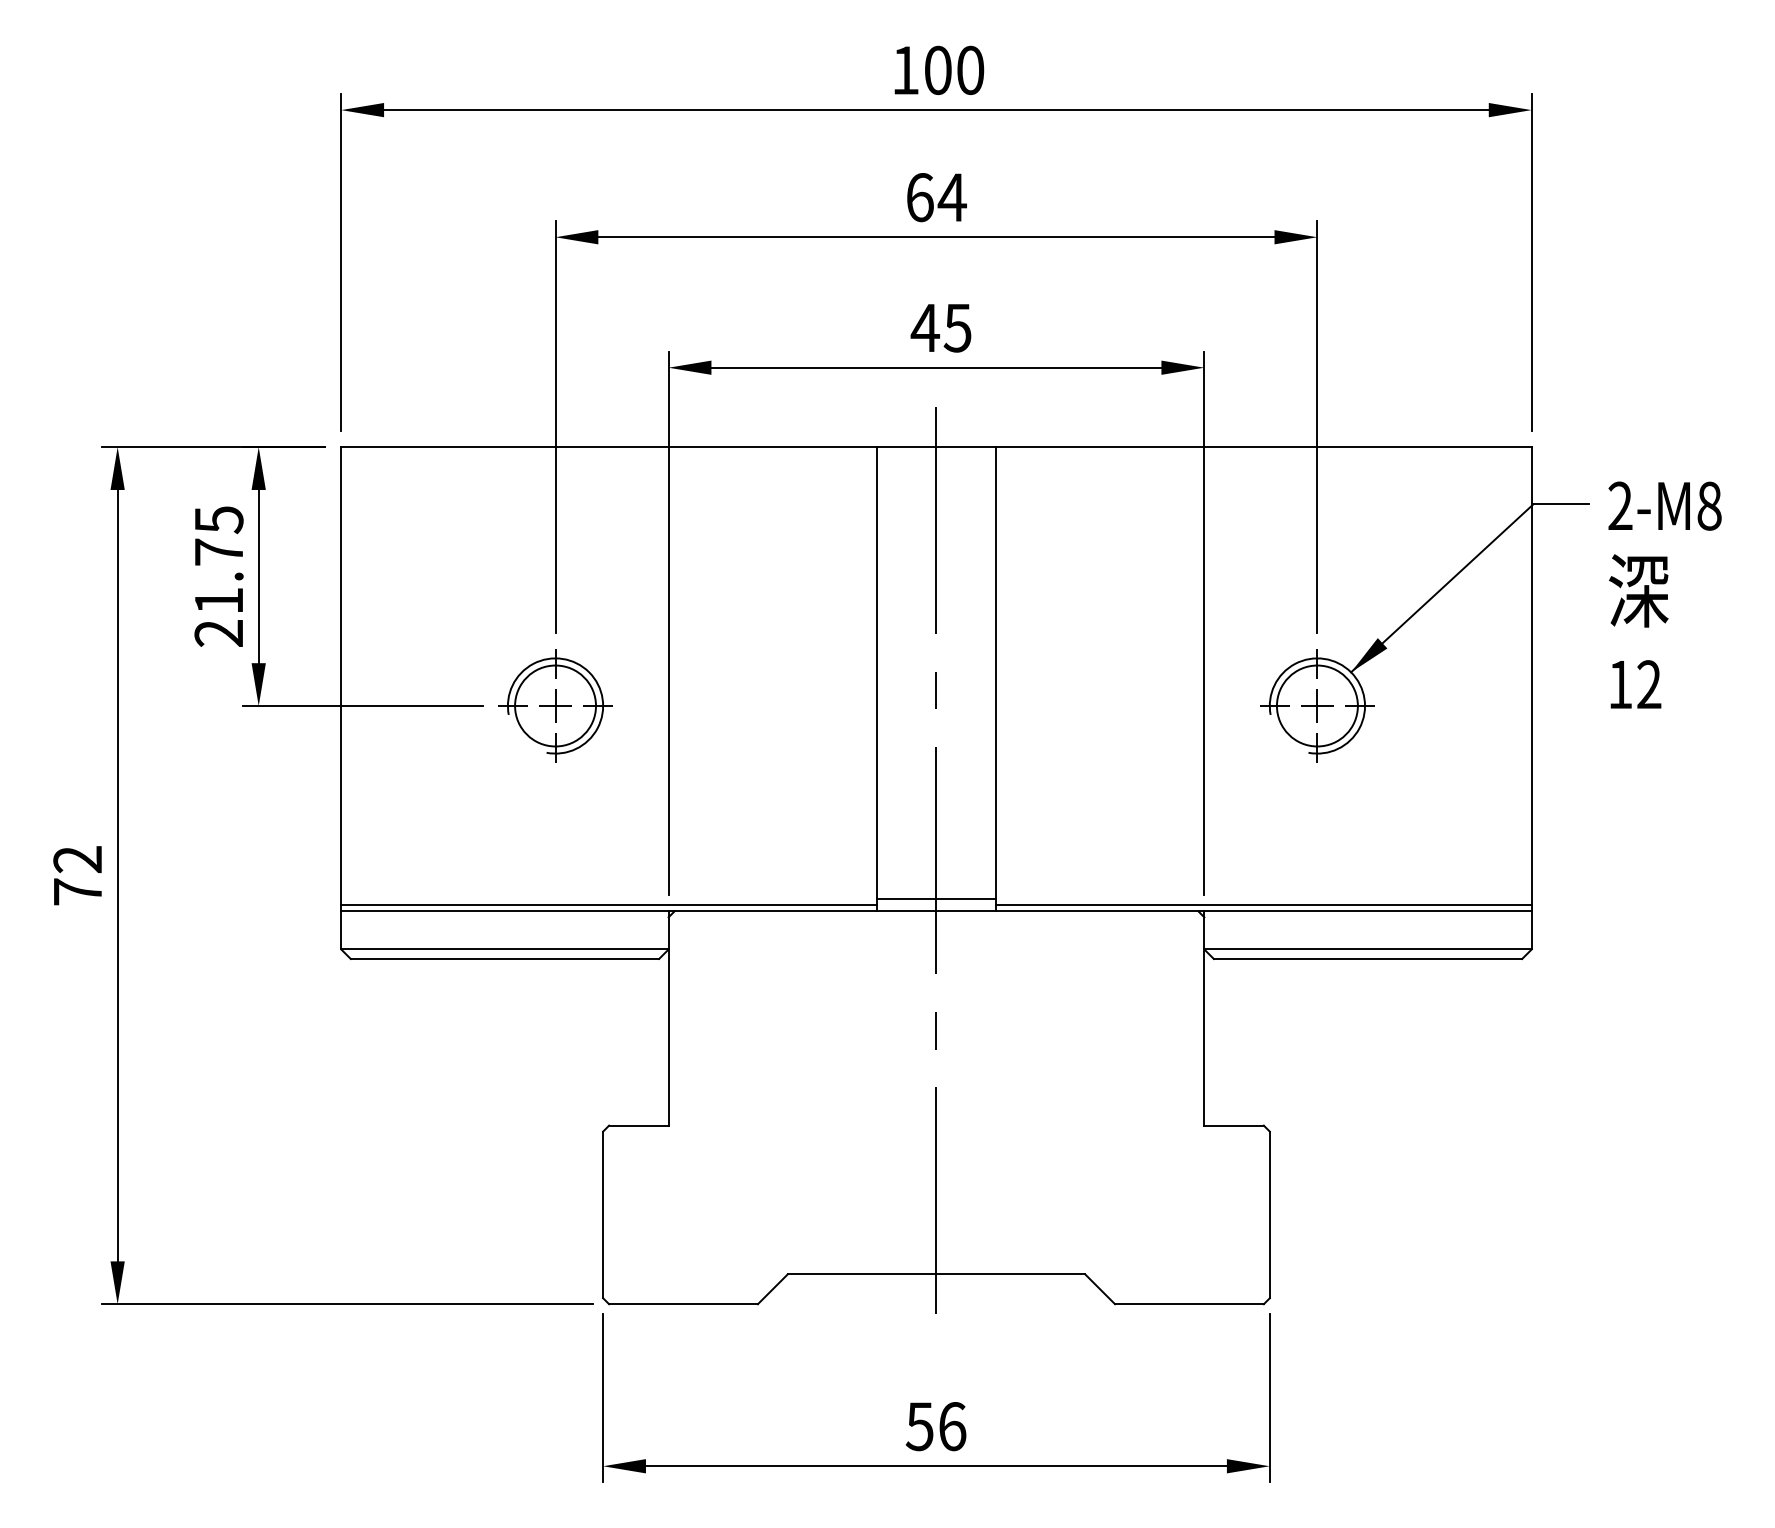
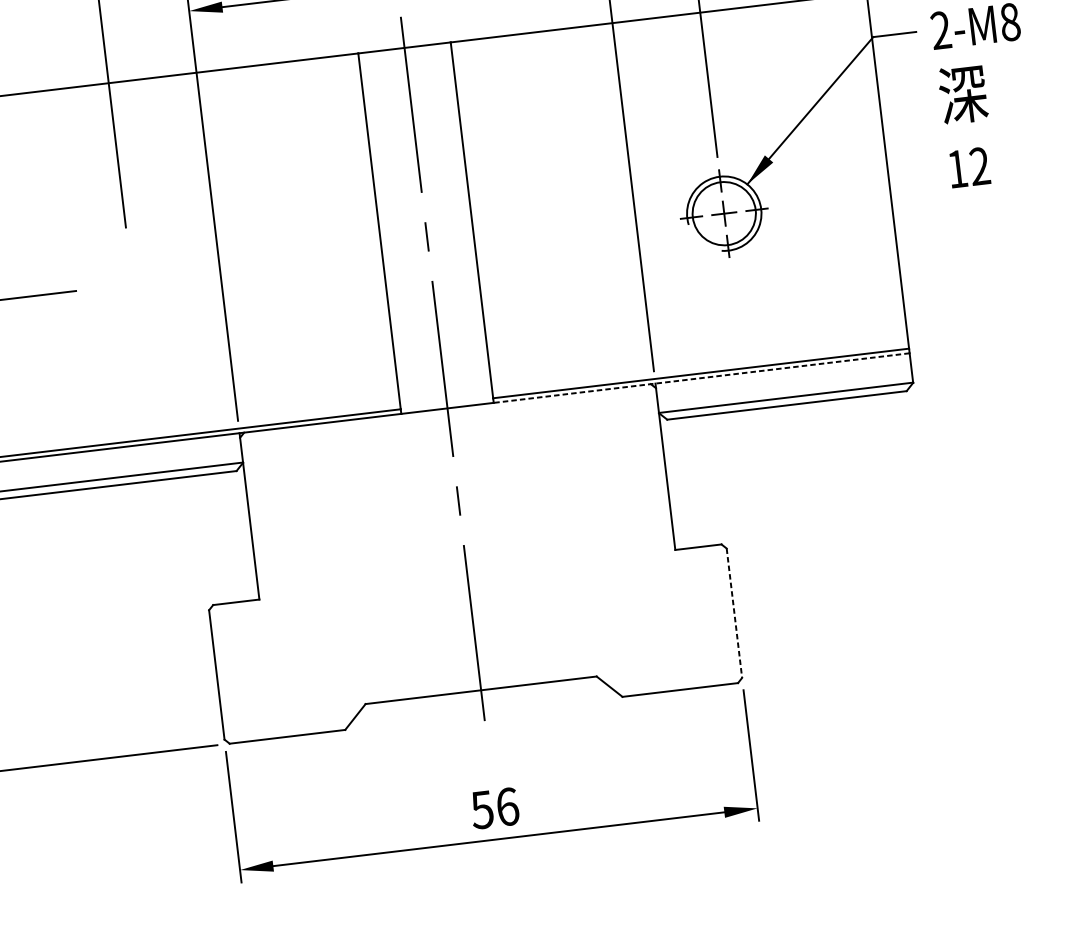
part: (555, 705) -> (132, 283), removed
line: (936, 899) -> (446, 399), removed
line: (1263, 911) -> (701, 378), solid -> dashed
line: (1269, 1215) -> (734, 613), solid -> dashed

